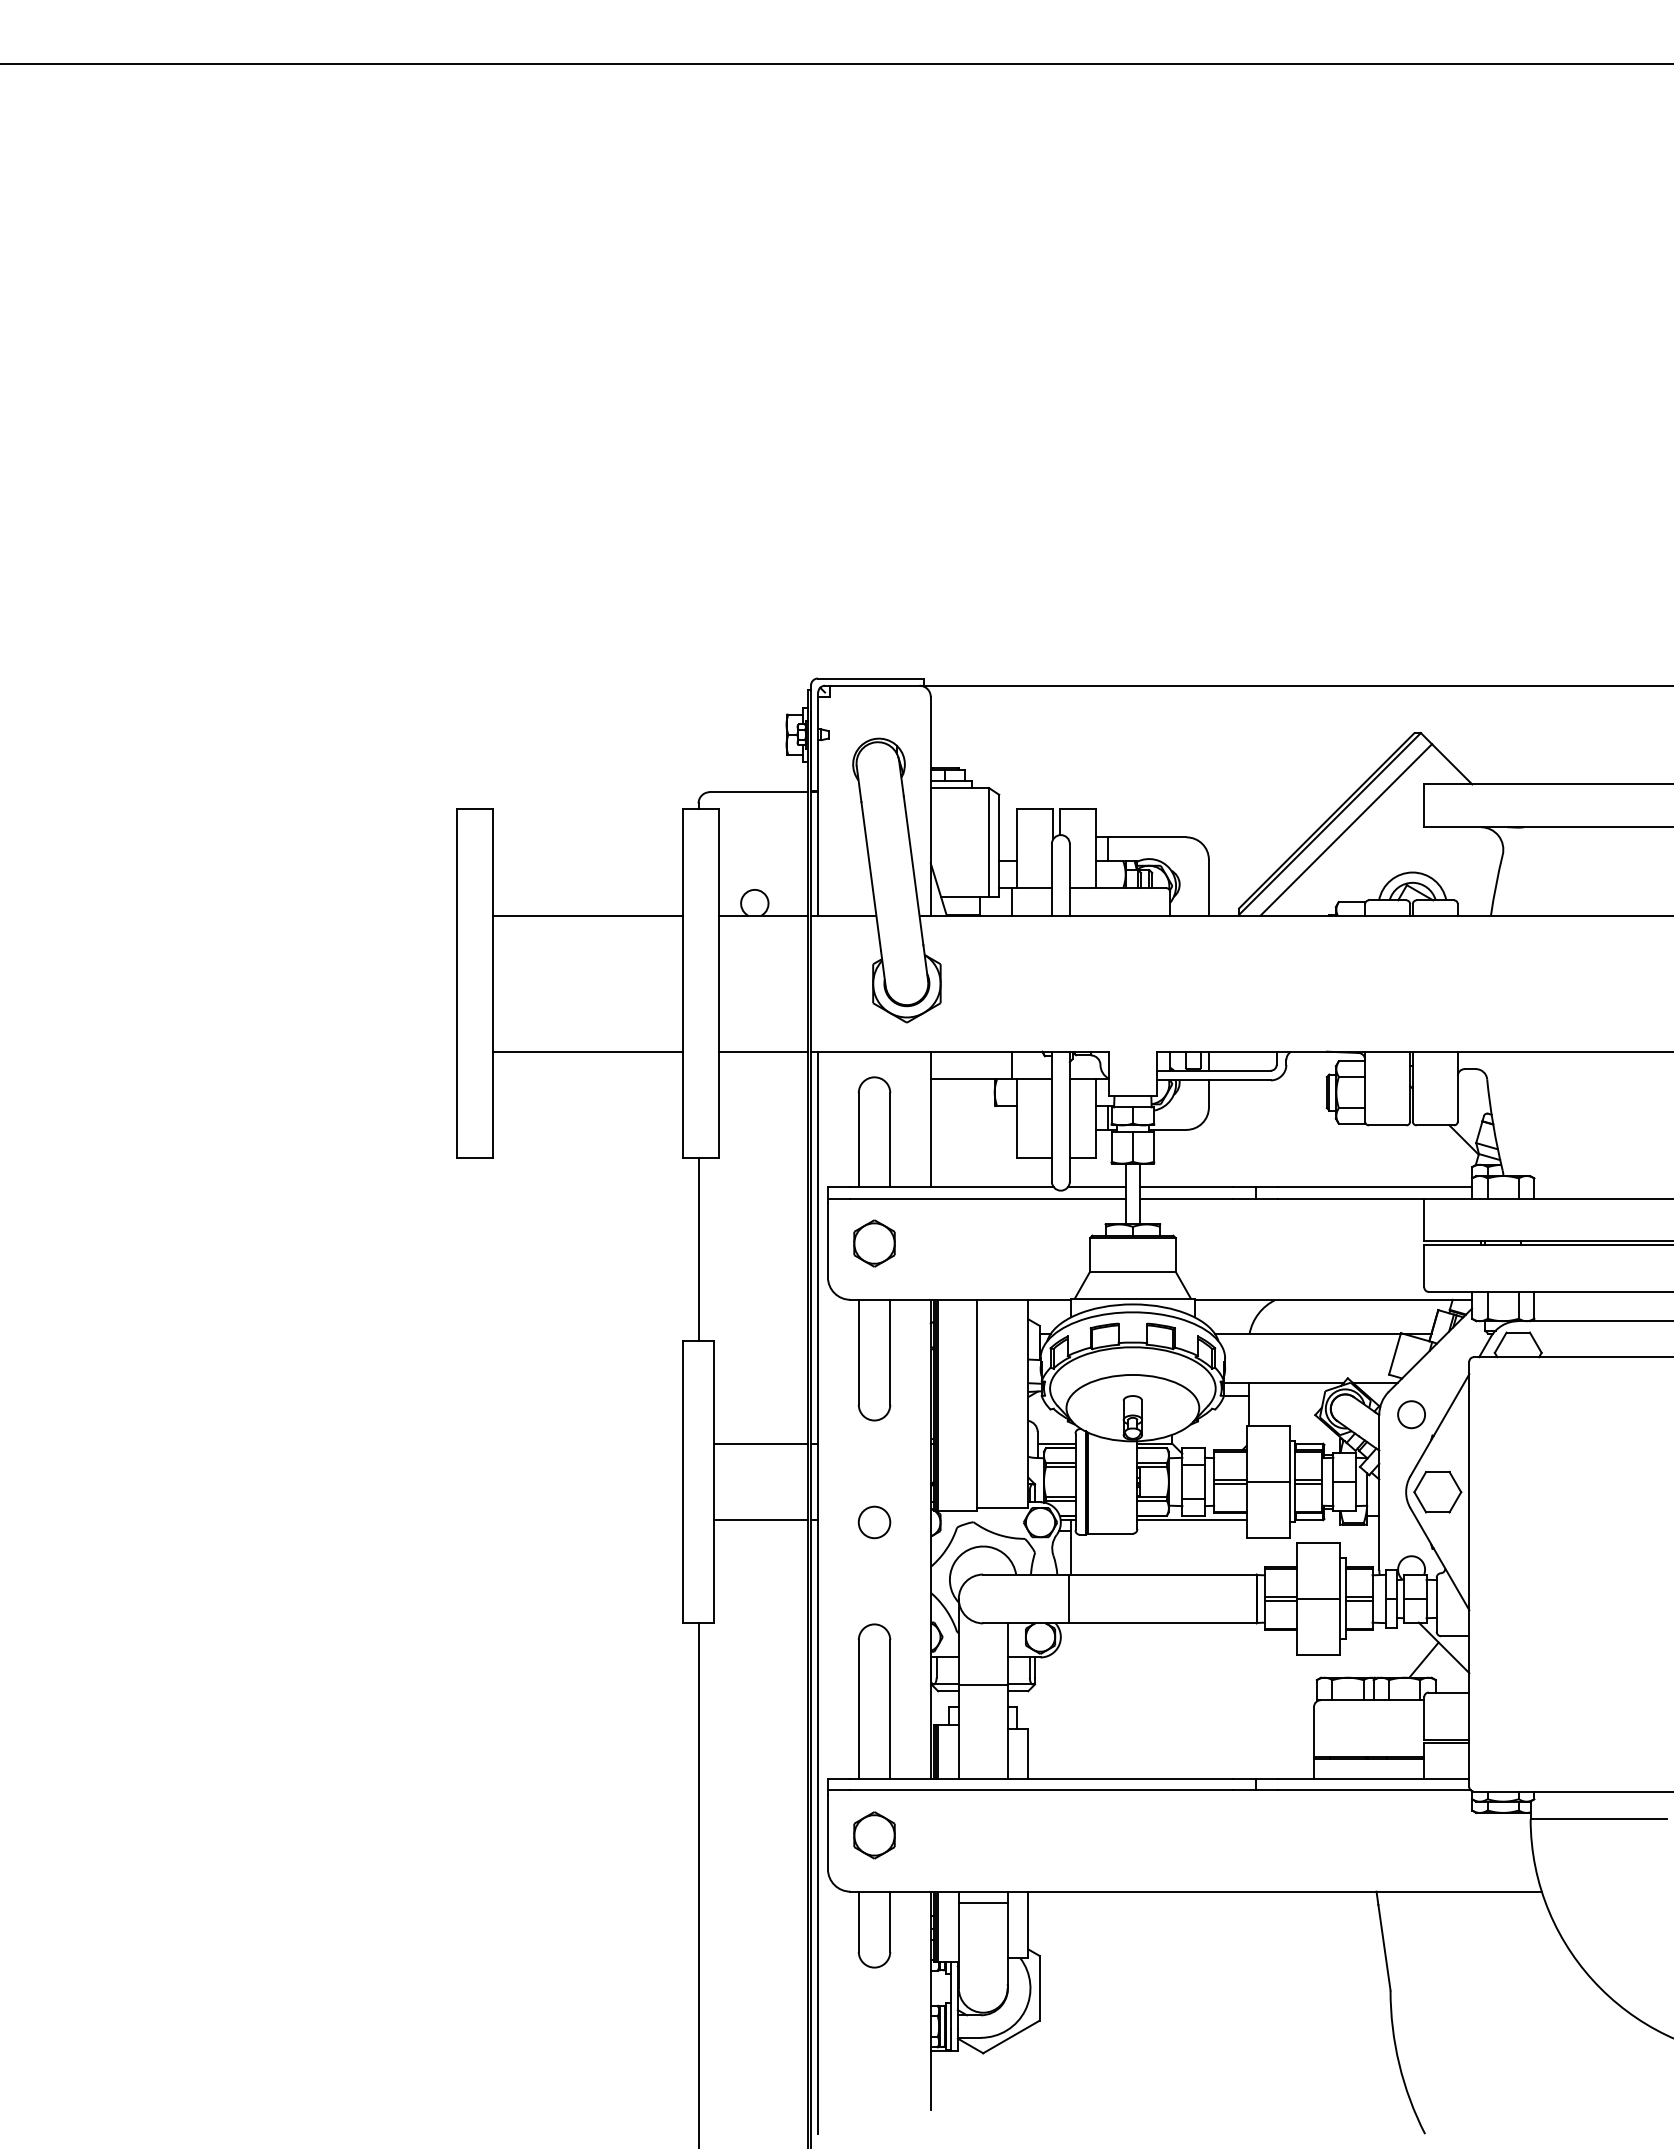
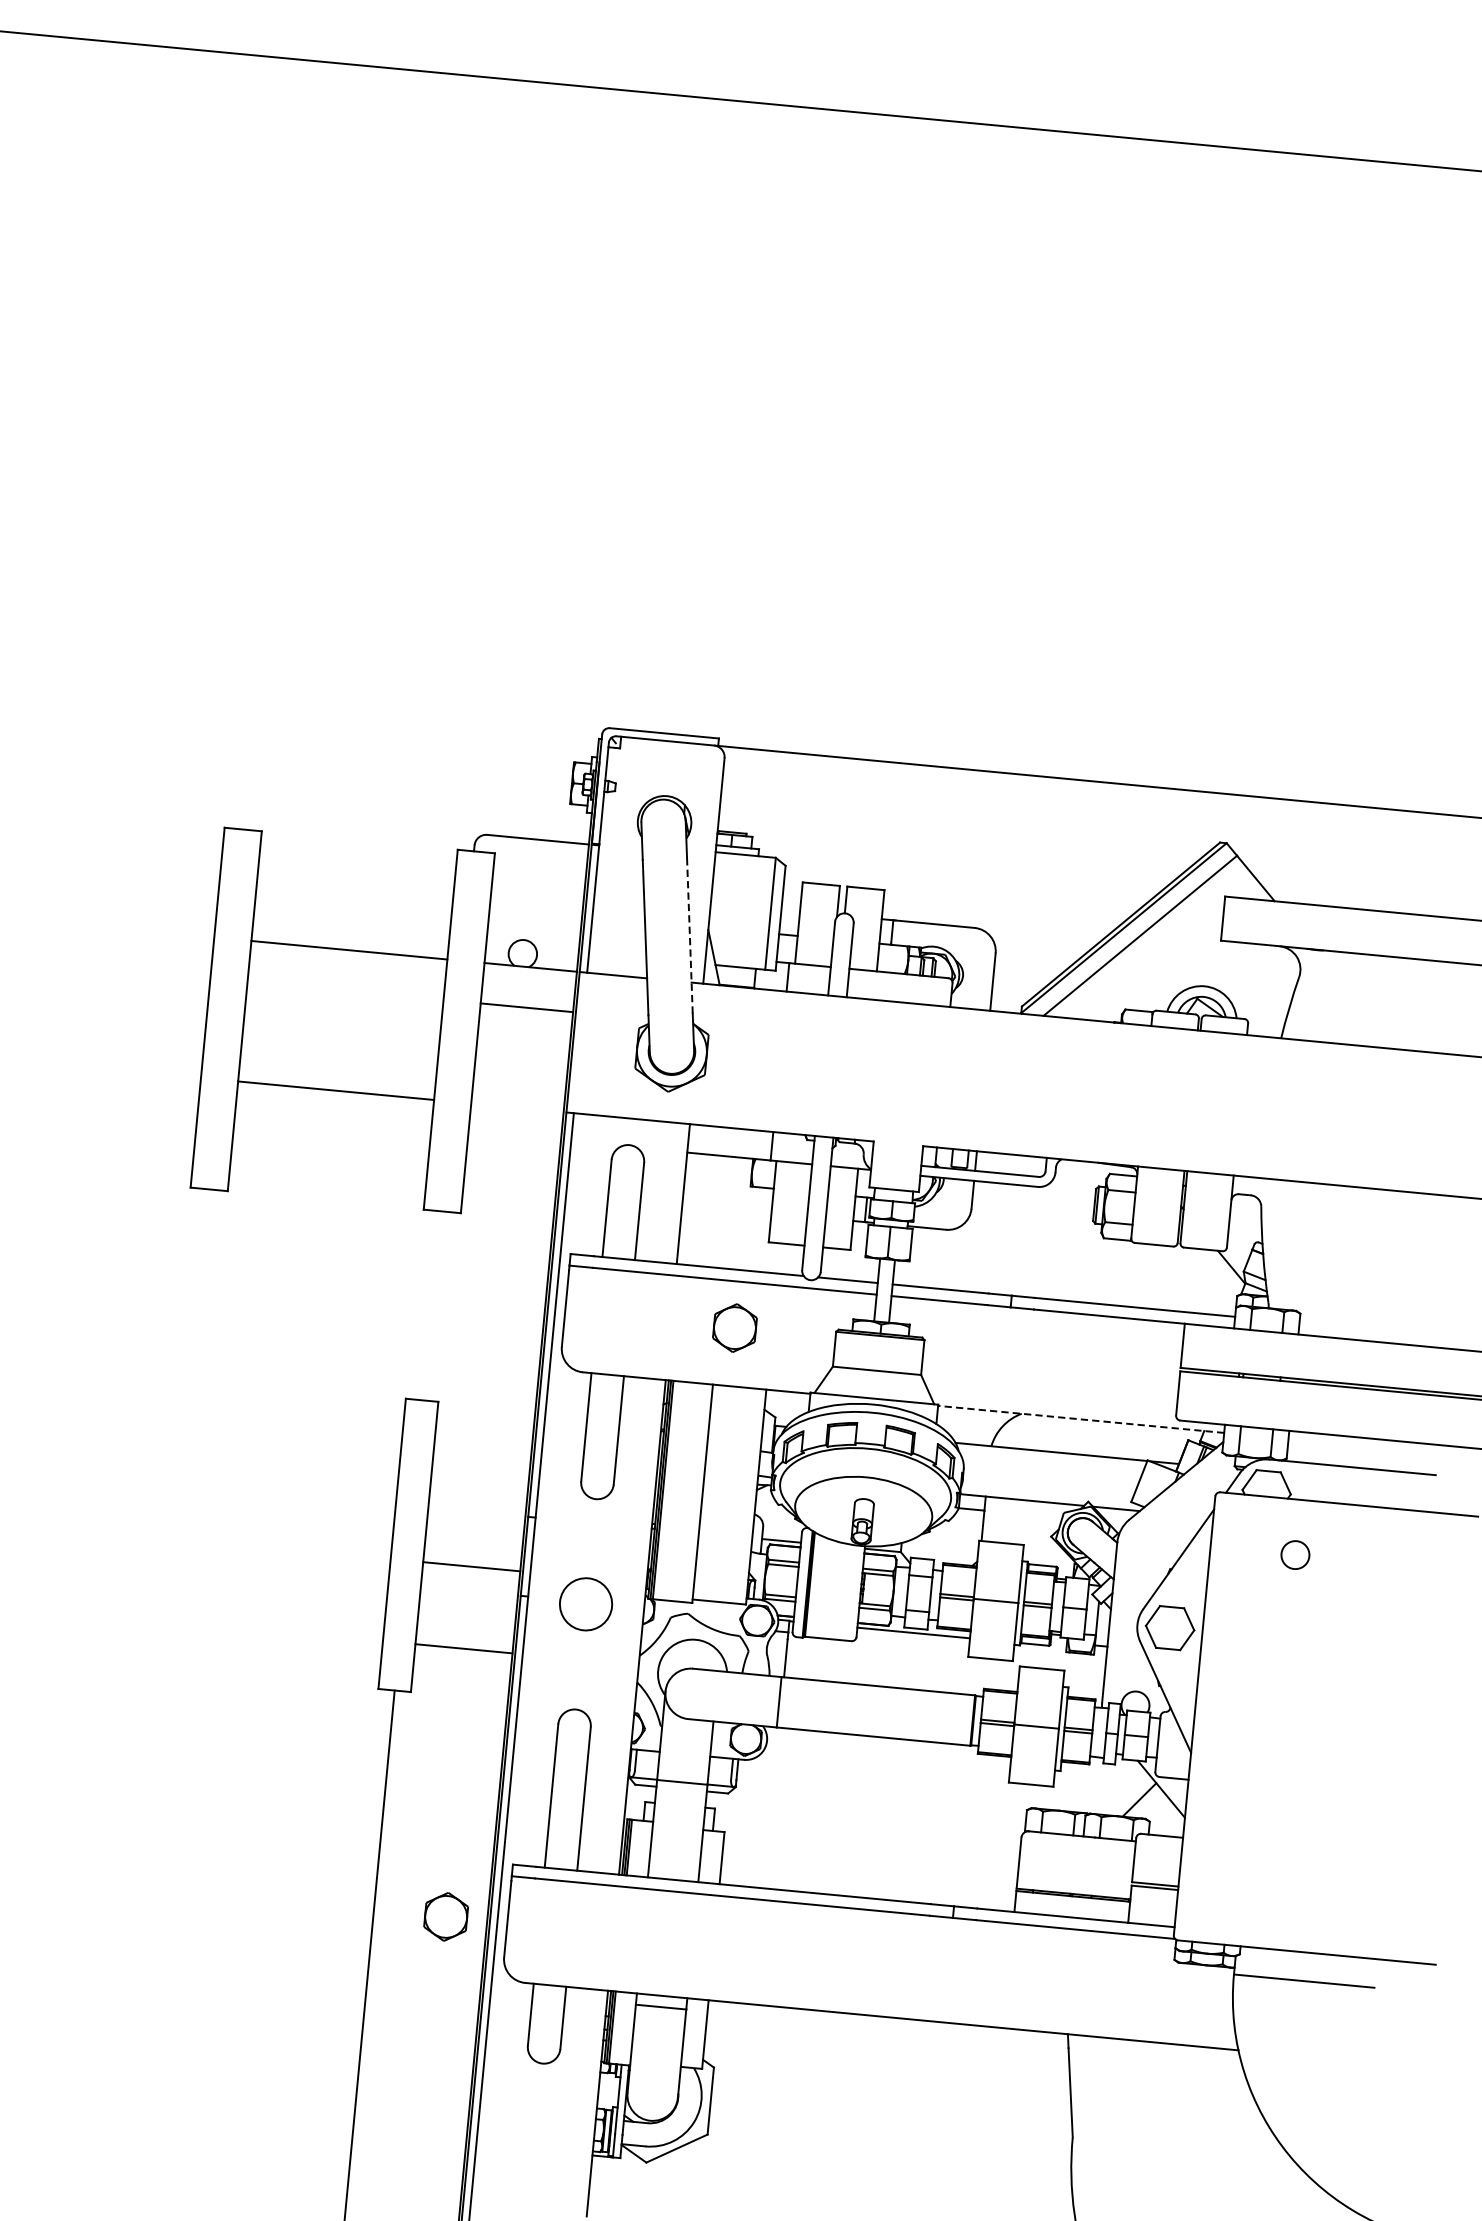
line: (913, 870) -> (689, 935), solid -> dashed
line: (763, 1051) -> (526, 1007), moved
part: (874, 1243) -> (734, 1328), moved
line: (698, 1249) -> (431, 1305), removed
line: (1333, 1299) -> (1081, 1419), solid -> dashed
circle: (1411, 1414) -> (1295, 1554), moved
line: (761, 1443) -> (471, 1566), moved
line: (761, 1520) -> (464, 1649), moved
circle: (874, 1522) -> (585, 1604), size x1.6
part: (874, 1835) -> (446, 1916), moved

